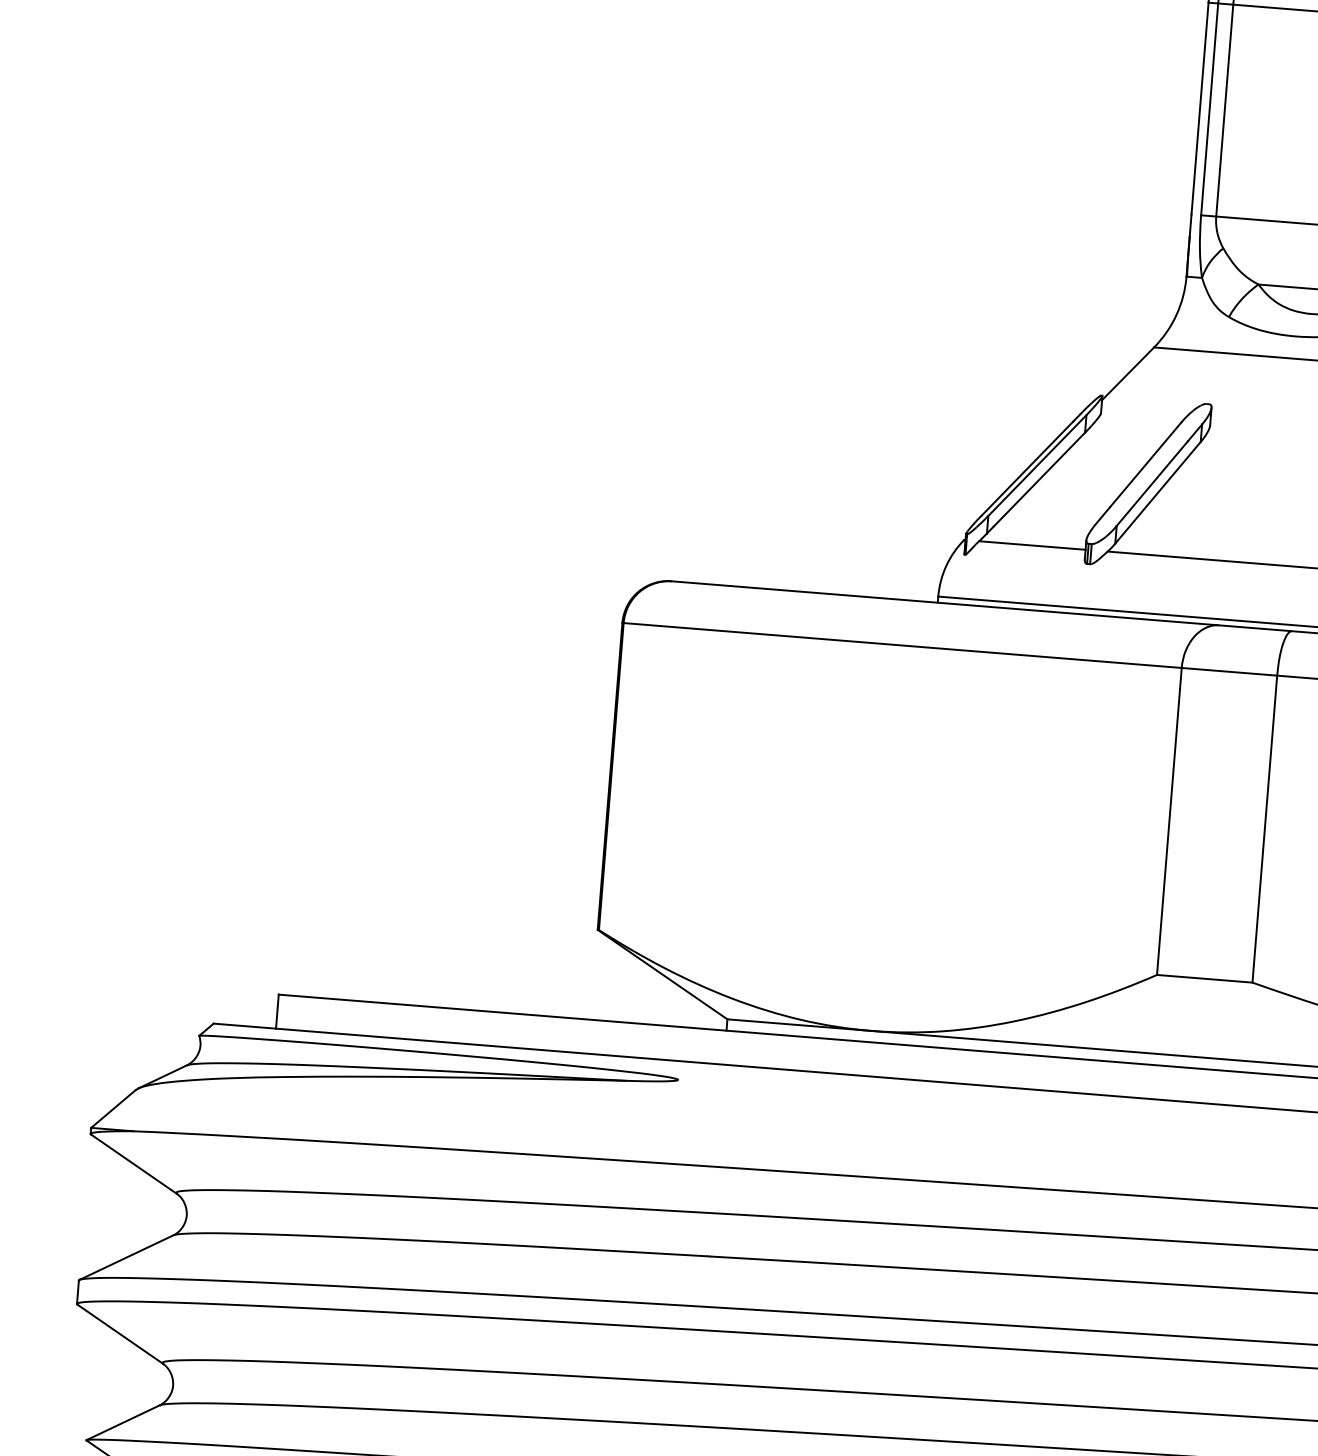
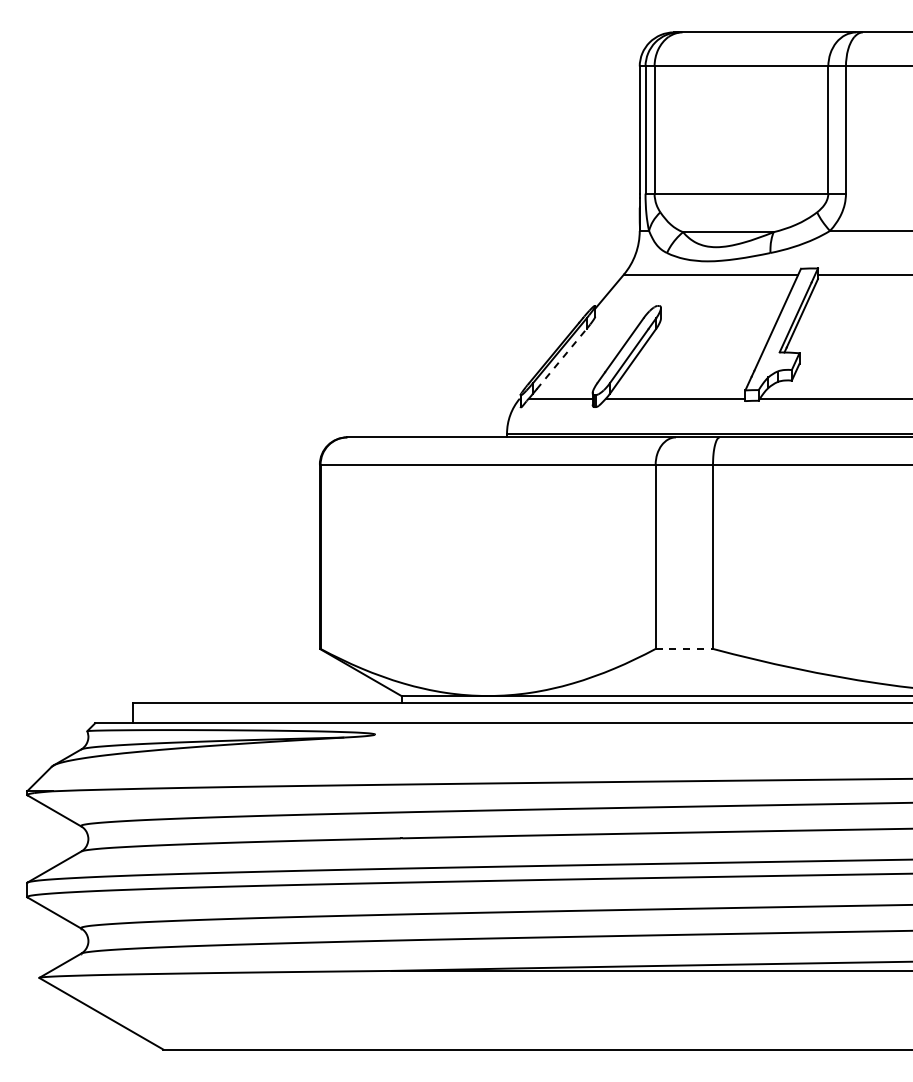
line: (1040, 478) -> (562, 358), solid -> dashed
line: (1205, 978) -> (684, 648), solid -> dashed

